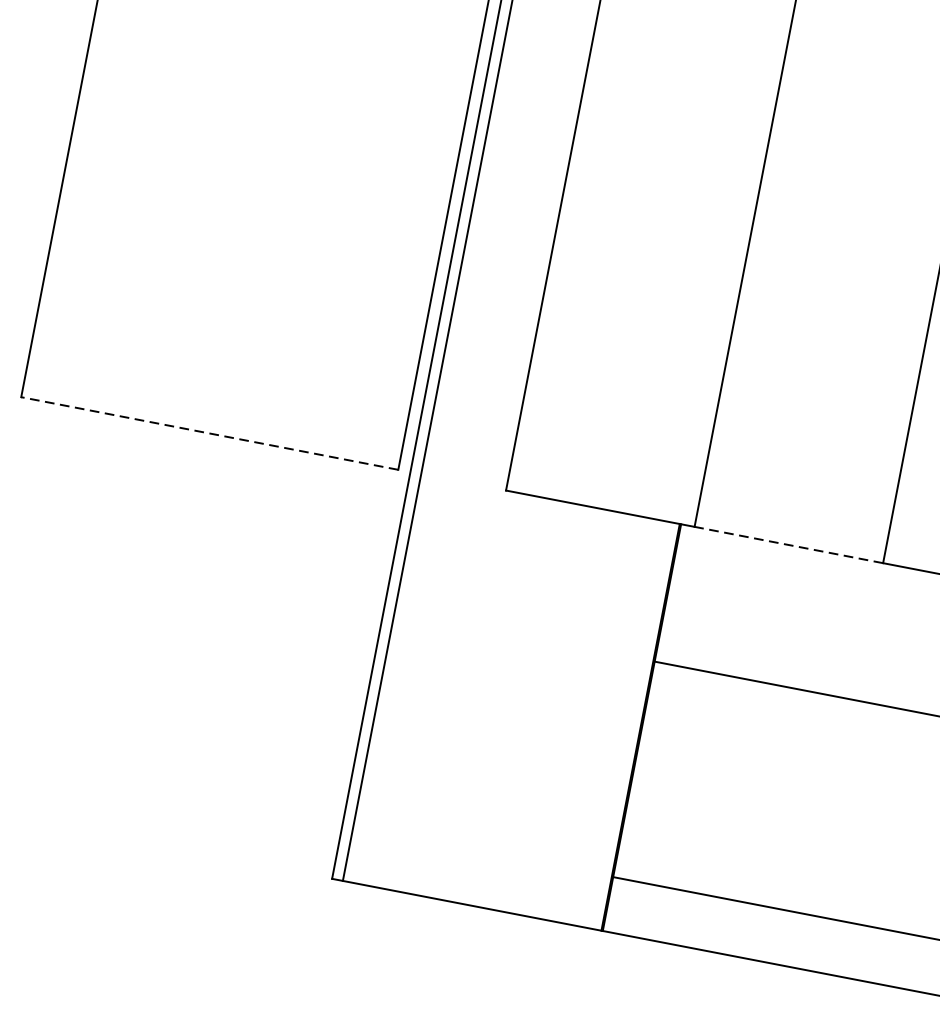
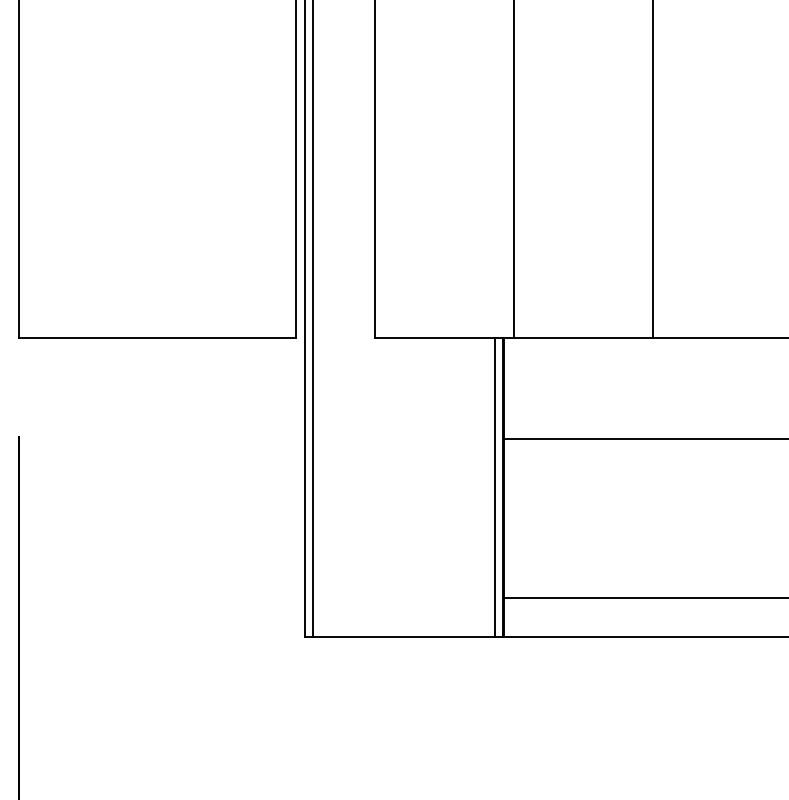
line: (210, 432) -> (157, 337), dashed -> solid
line: (787, 544) -> (582, 337), dashed -> solid
line: (630, 725) -> (495, 487), added

